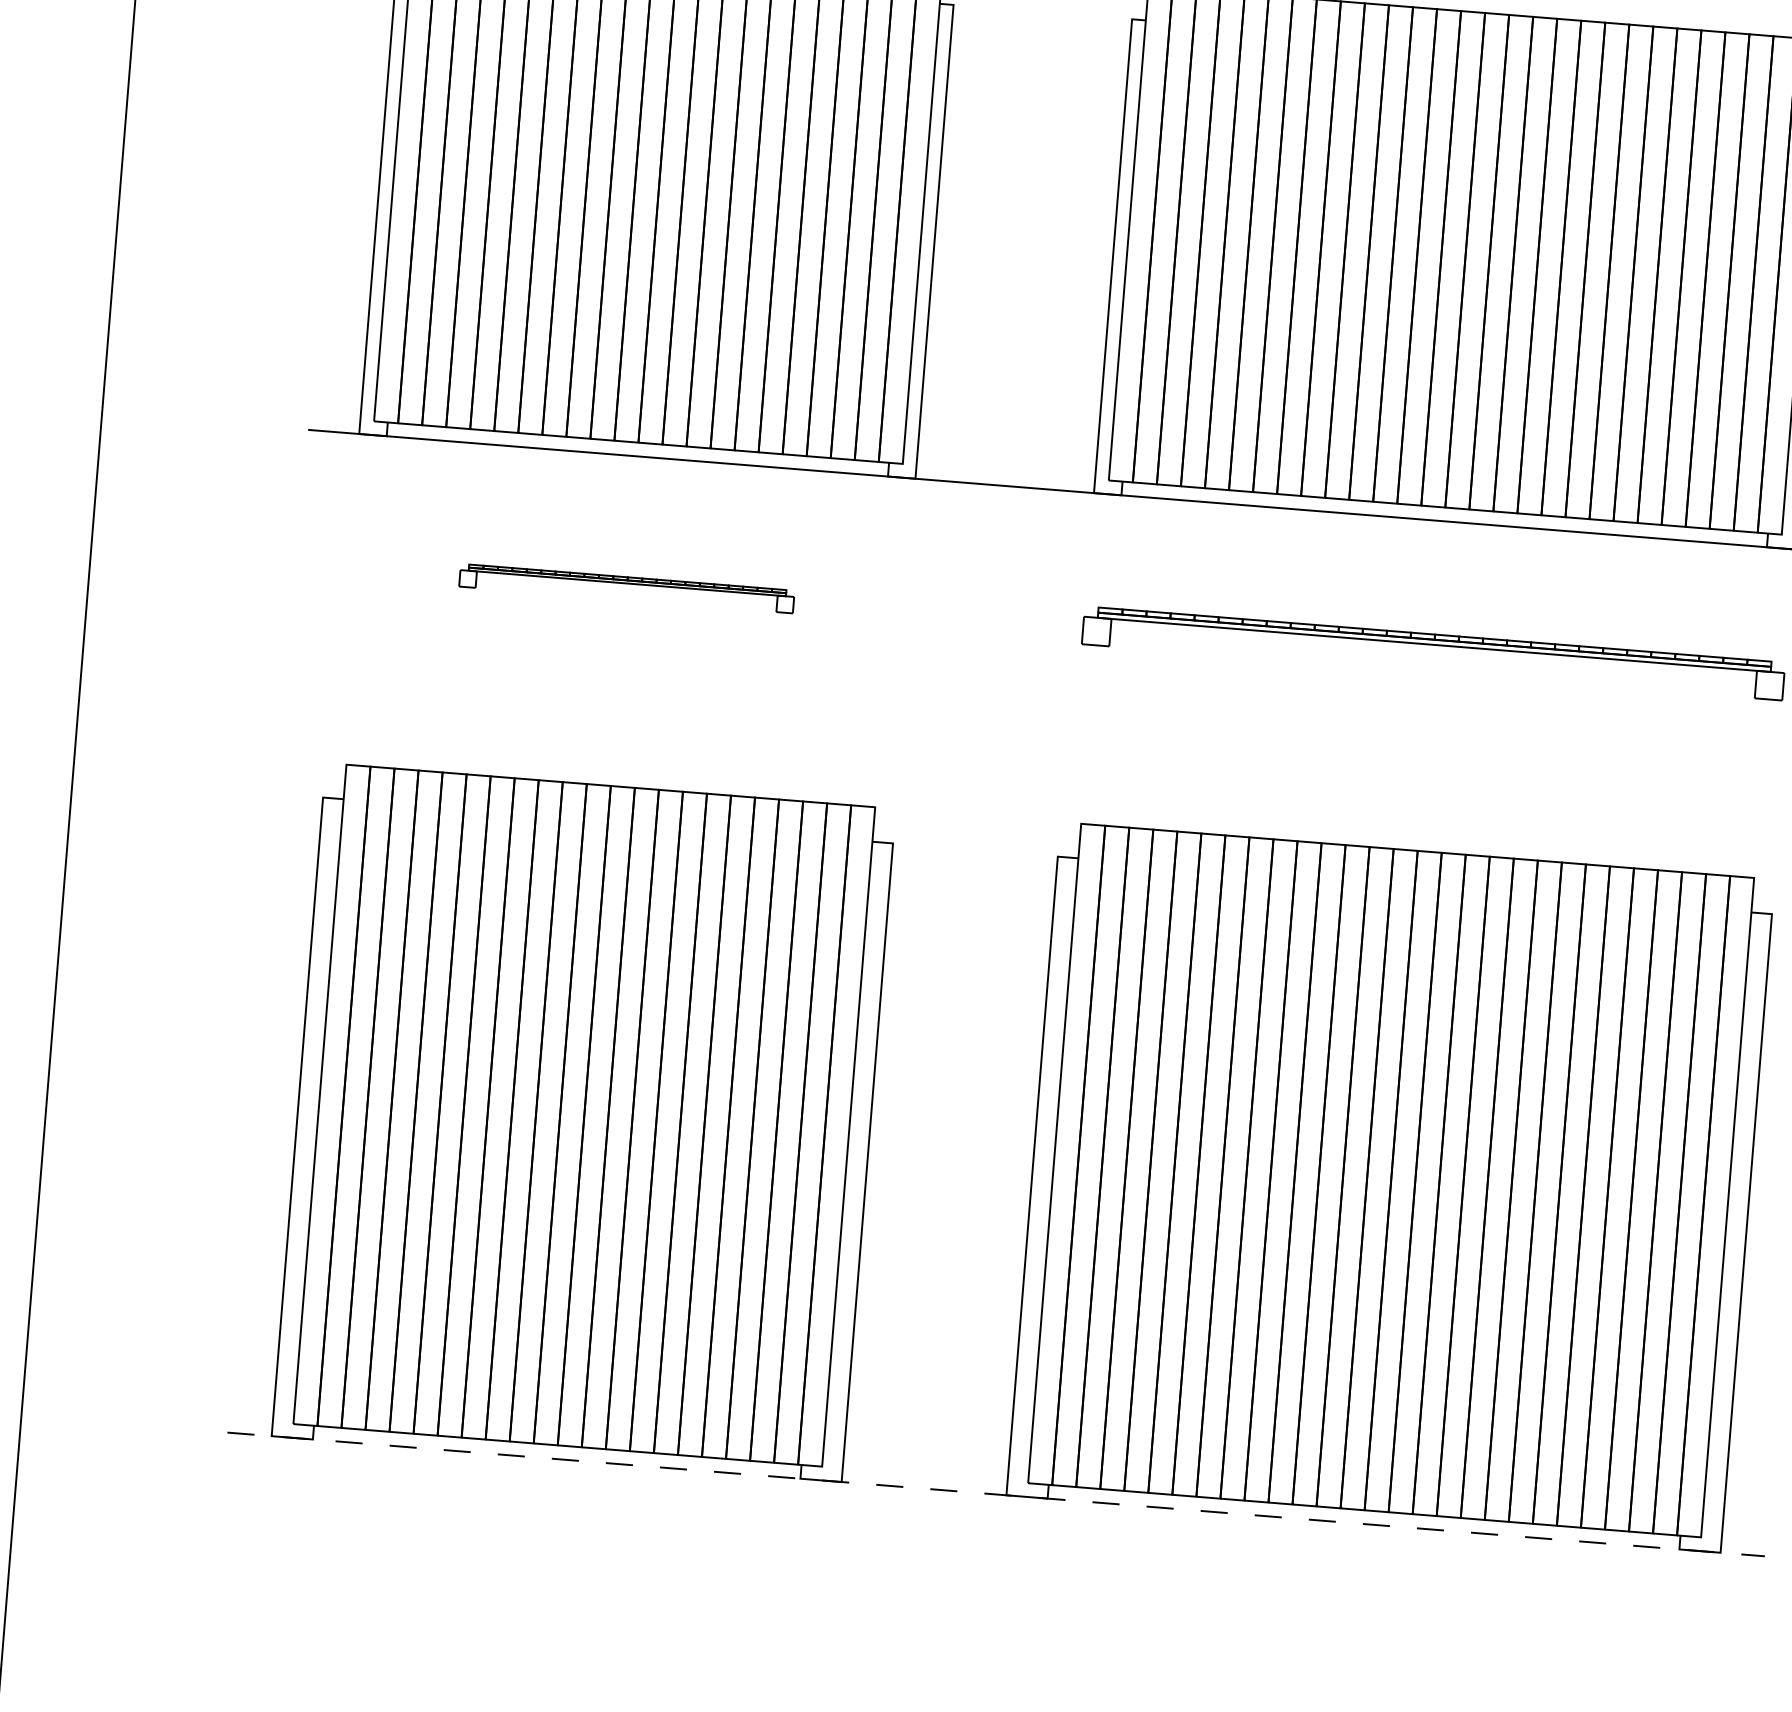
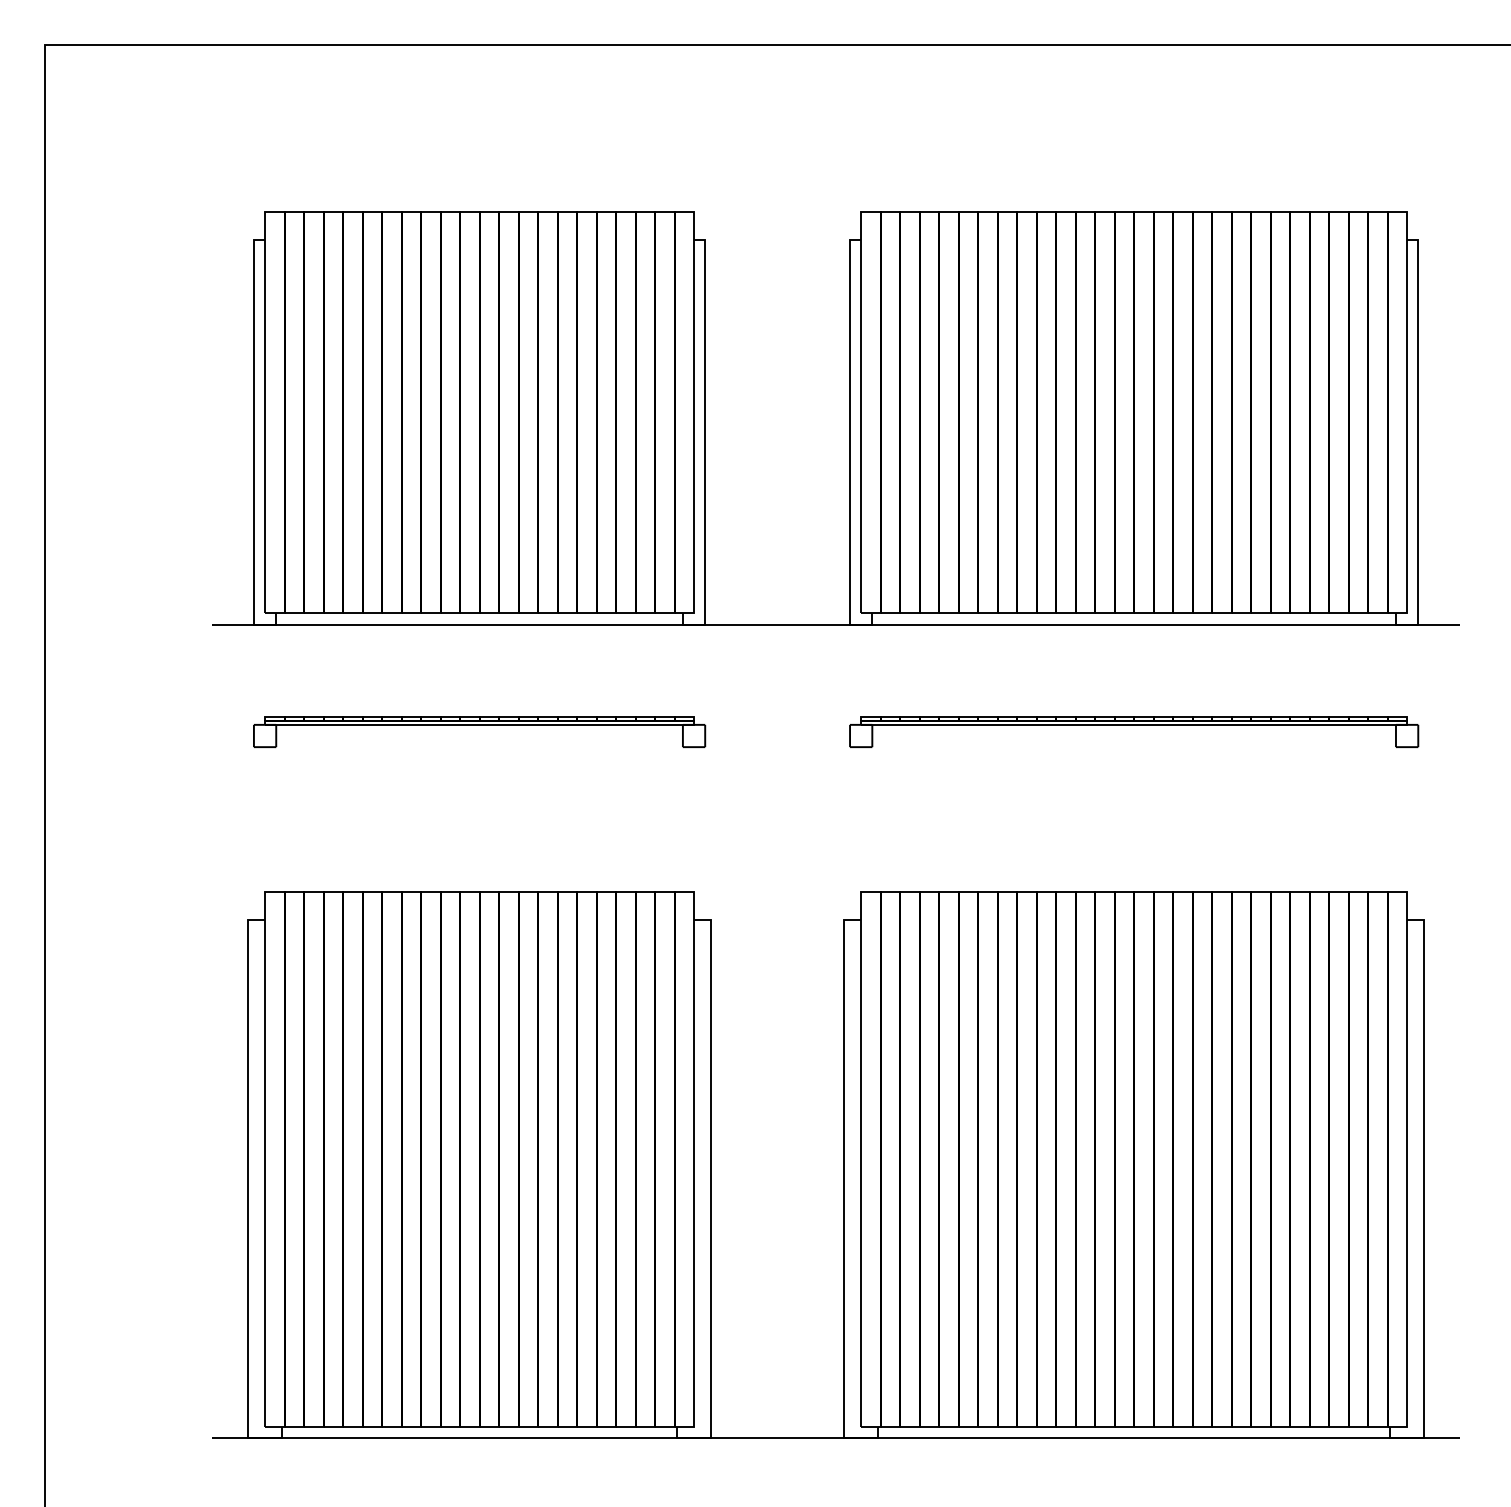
part: (626, 588) -> (479, 731), size x1.67
line: (996, 1495) -> (836, 1438), dashed -> solid

